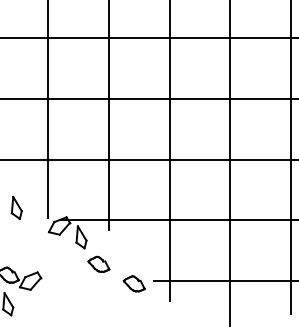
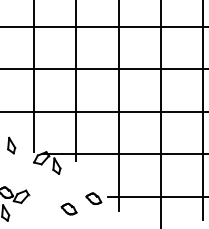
part: (98, 263) -> (68, 208), moved

